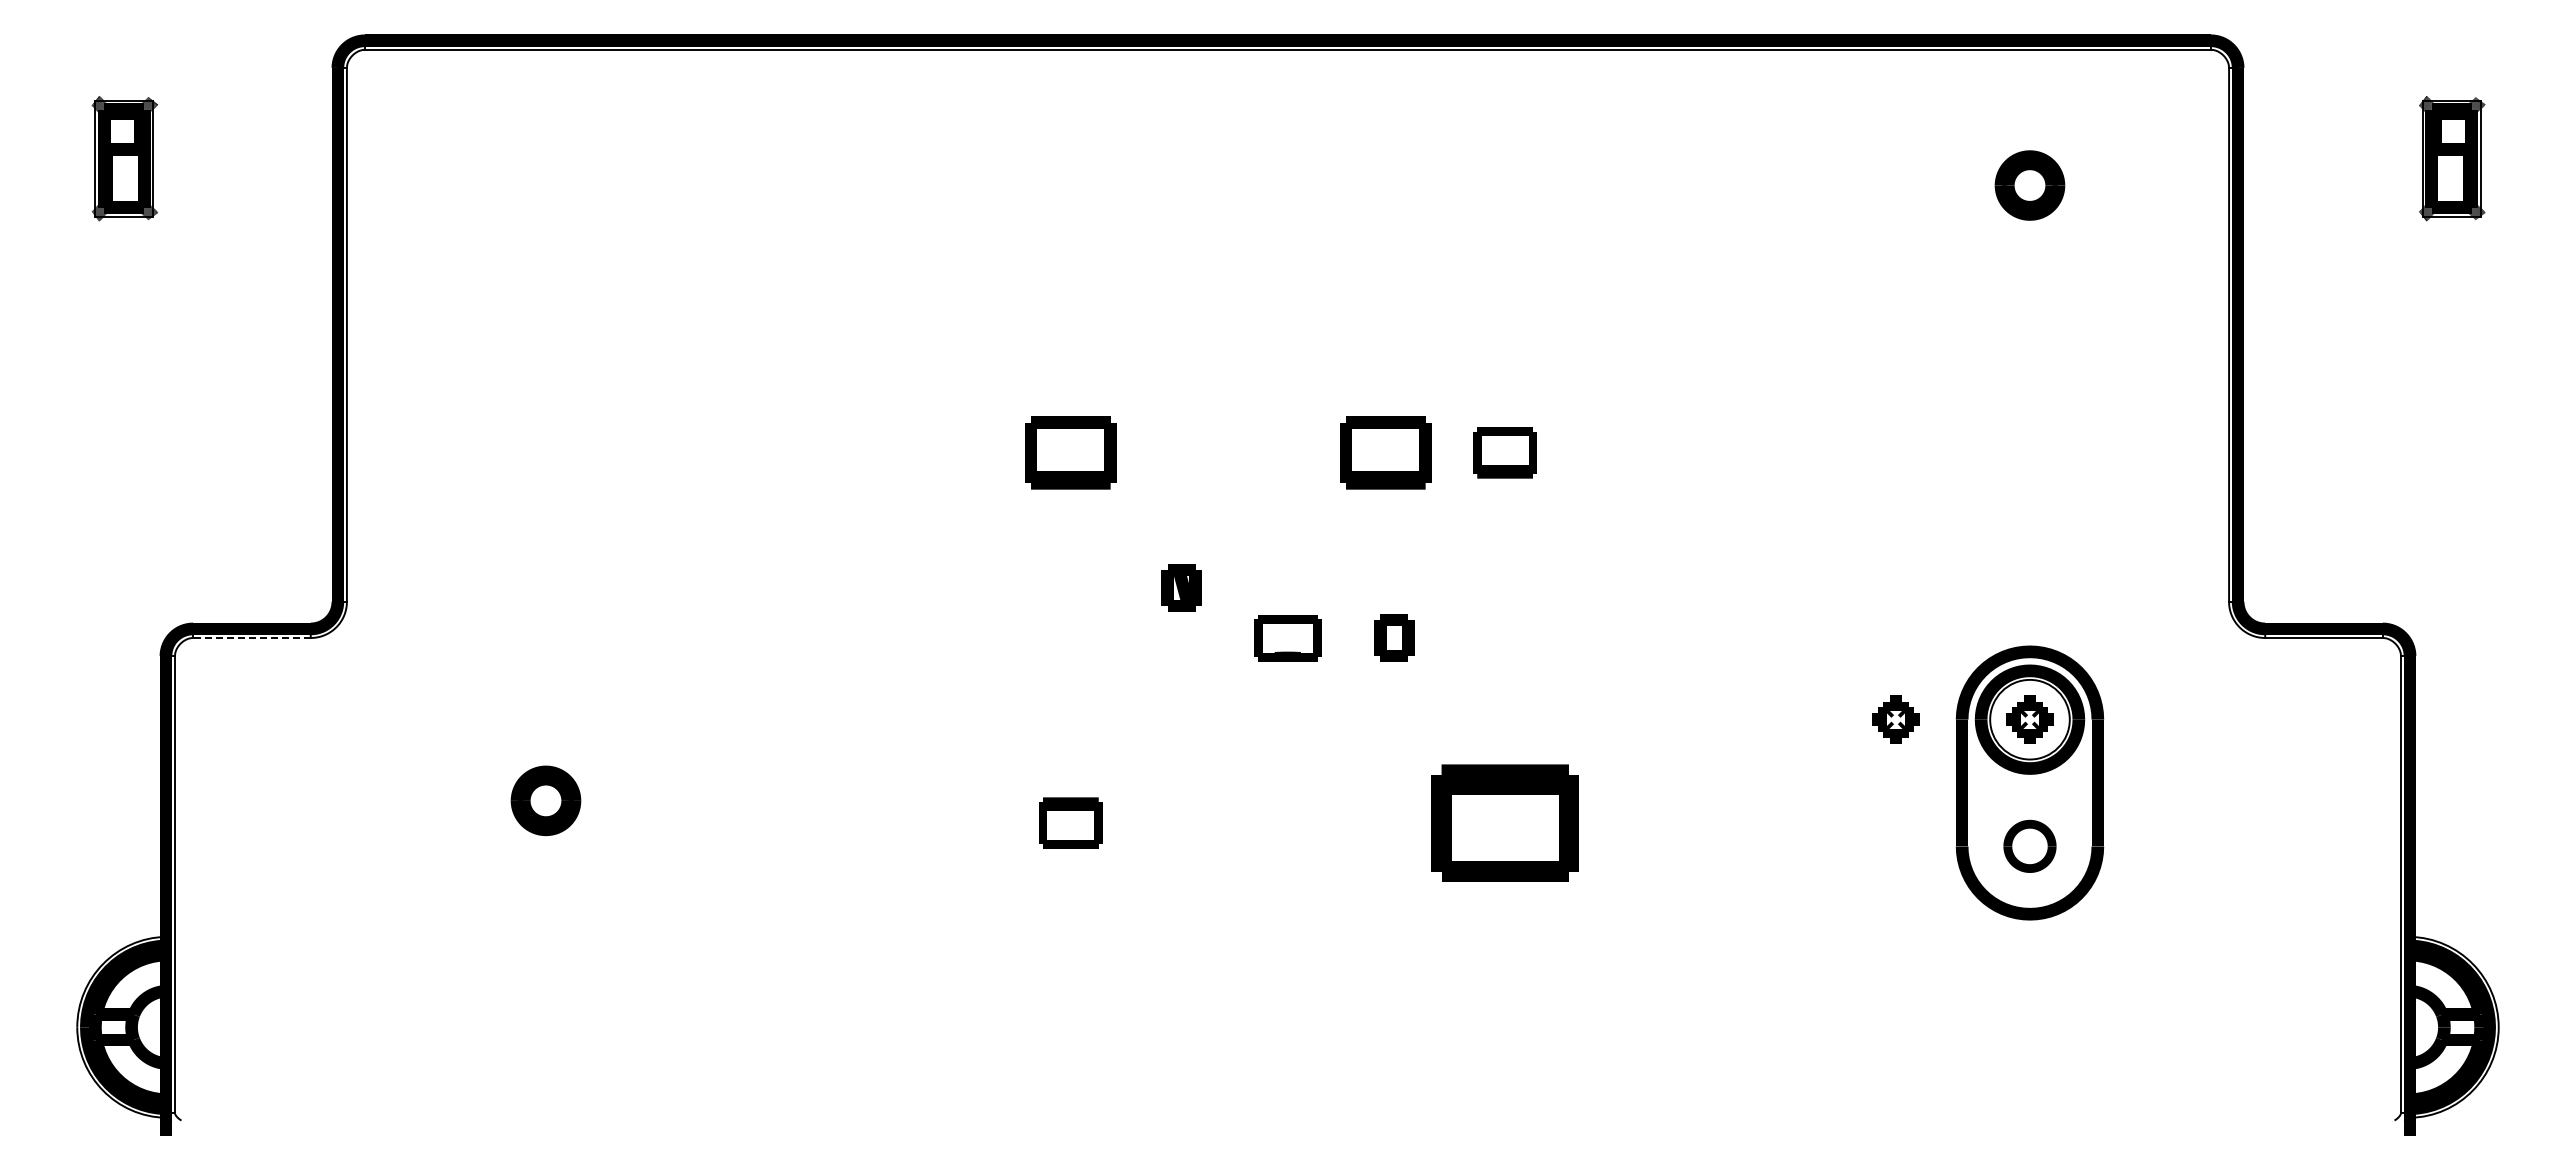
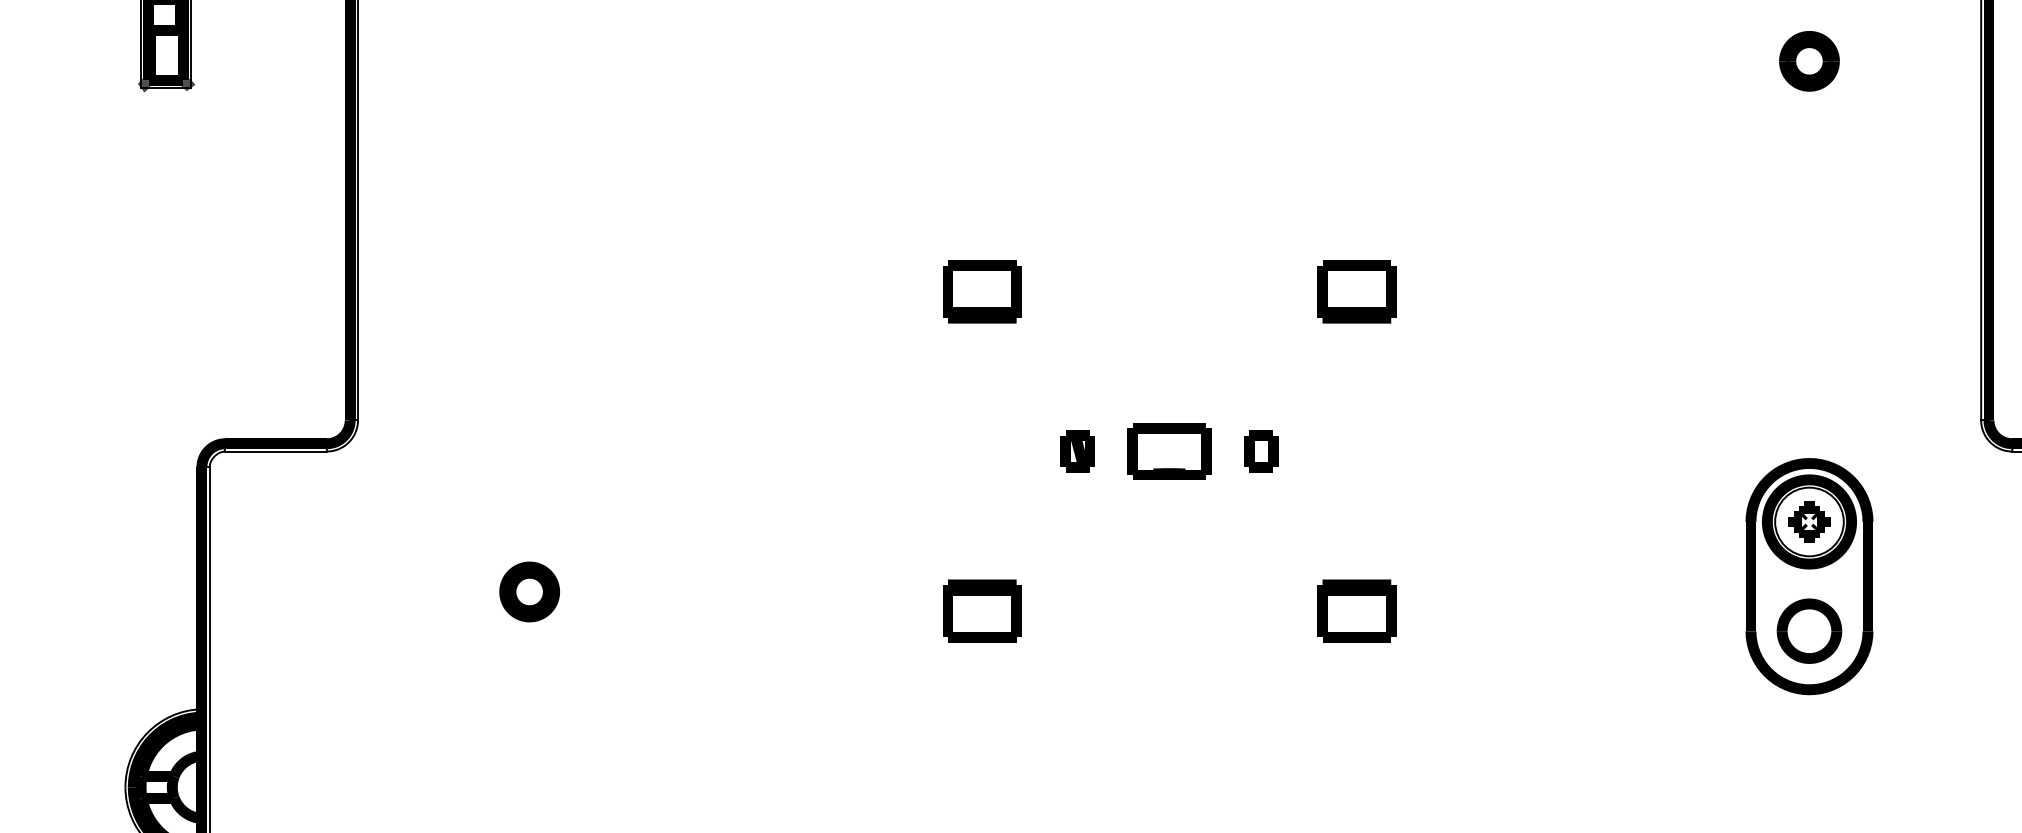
part: (1385, 452) -> (1253, 291), removed
part: (1504, 452) -> (1356, 291), size x1.43
part: (1181, 587) -> (1077, 451), moved
line: (251, 638) -> (275, 451), dashed -> solid
part: (1287, 638) -> (1169, 451), size x1.43
part: (1895, 719) -> (1693, 521), removed
part: (1070, 822) -> (982, 610), size x1.43
part: (1504, 822) -> (1356, 610), size x0.62
part: (2029, 846) -> (1809, 631), size x1.43

